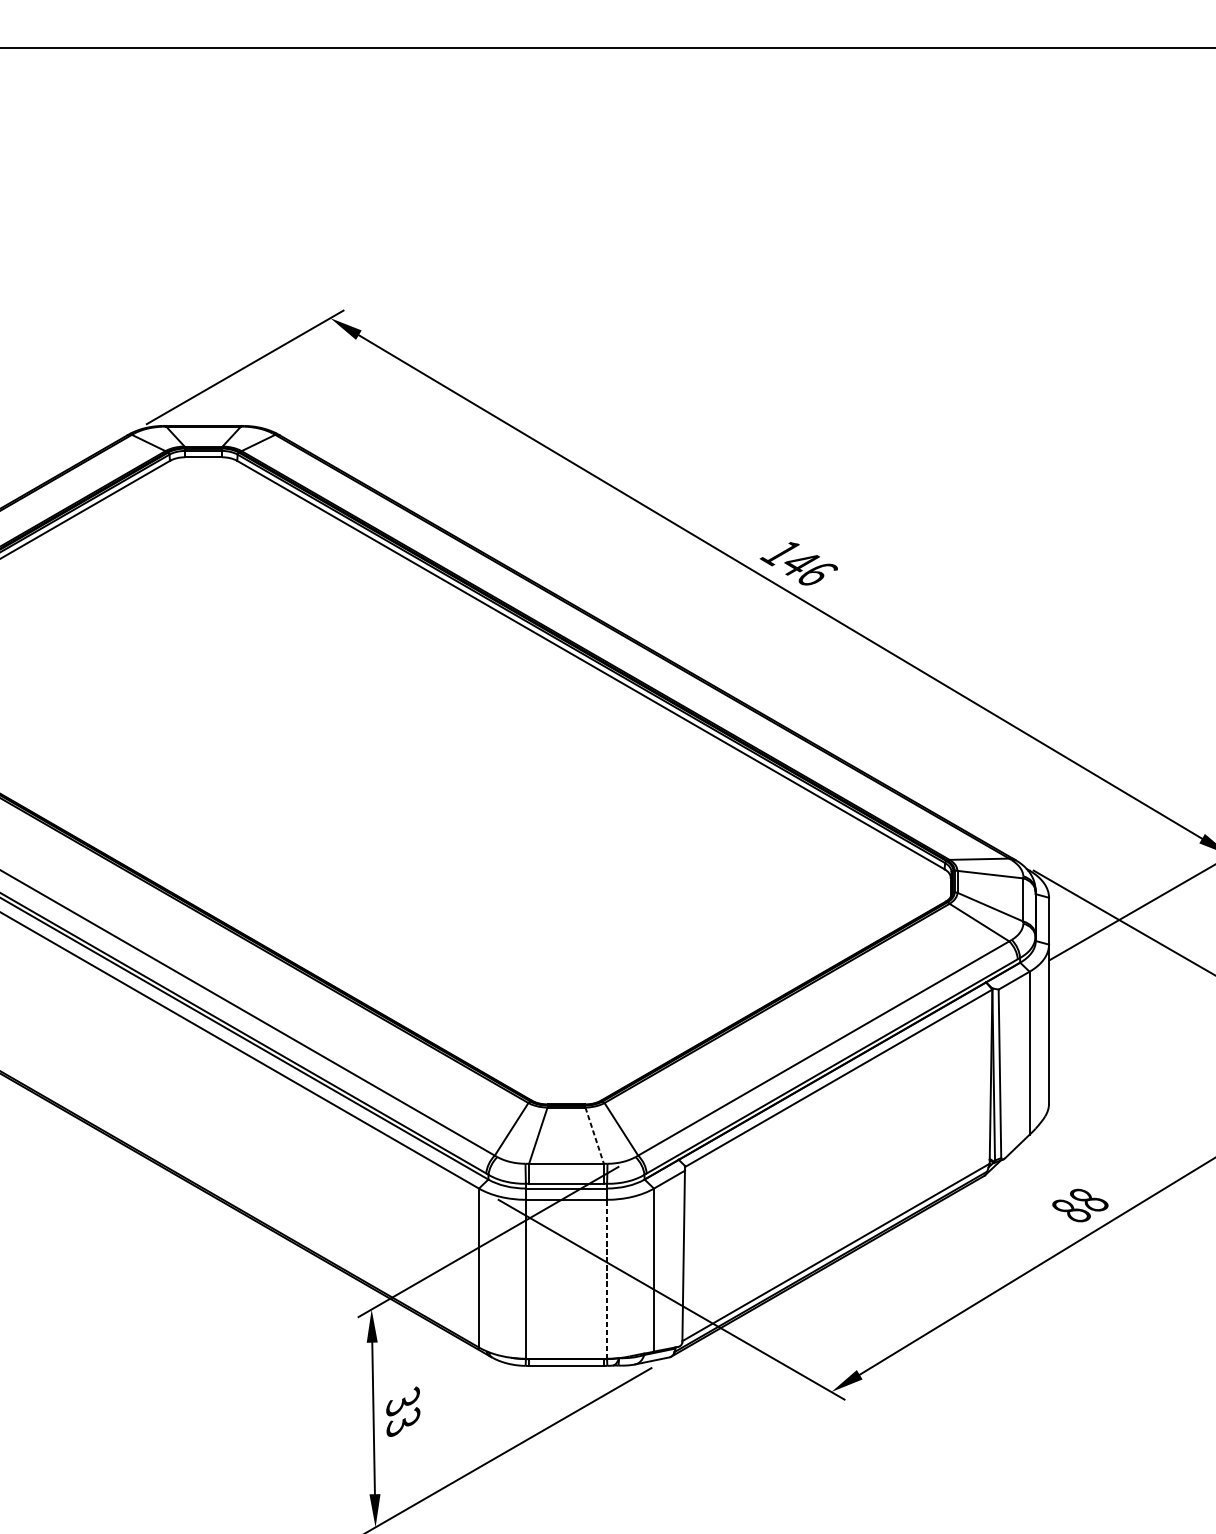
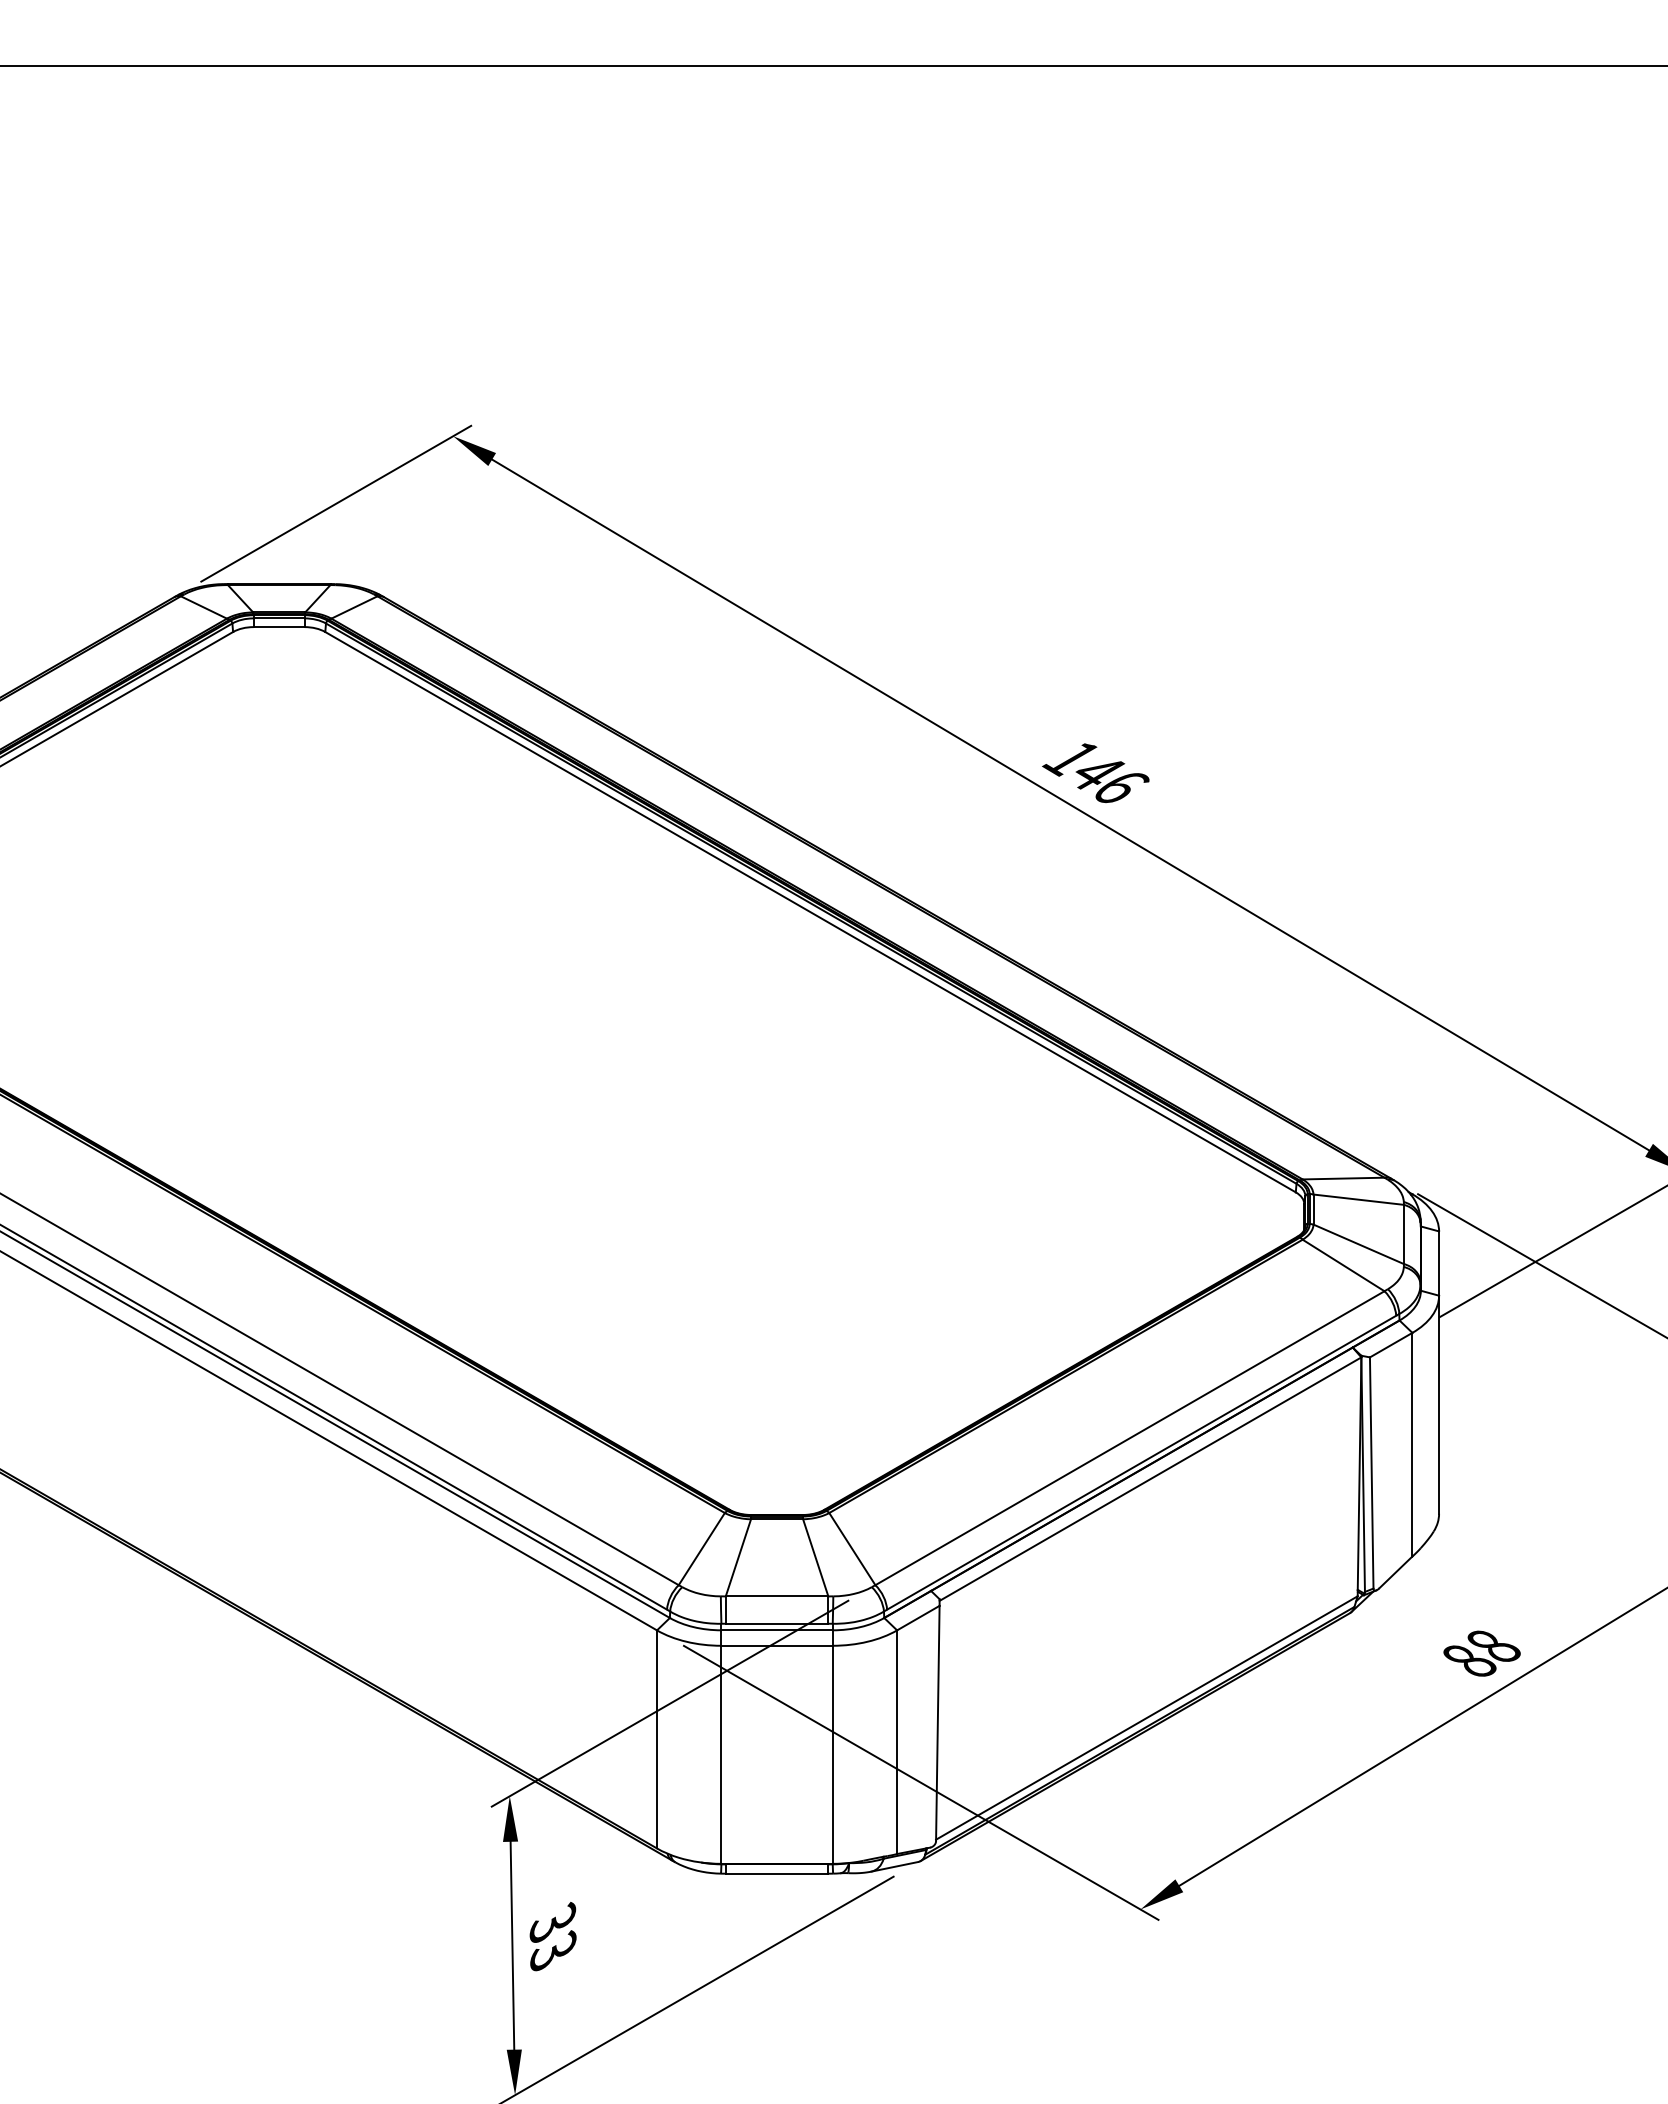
line: (594, 1135) -> (815, 1557), dashed -> solid
line: (606, 1279) -> (832, 1754), dashed -> solid

